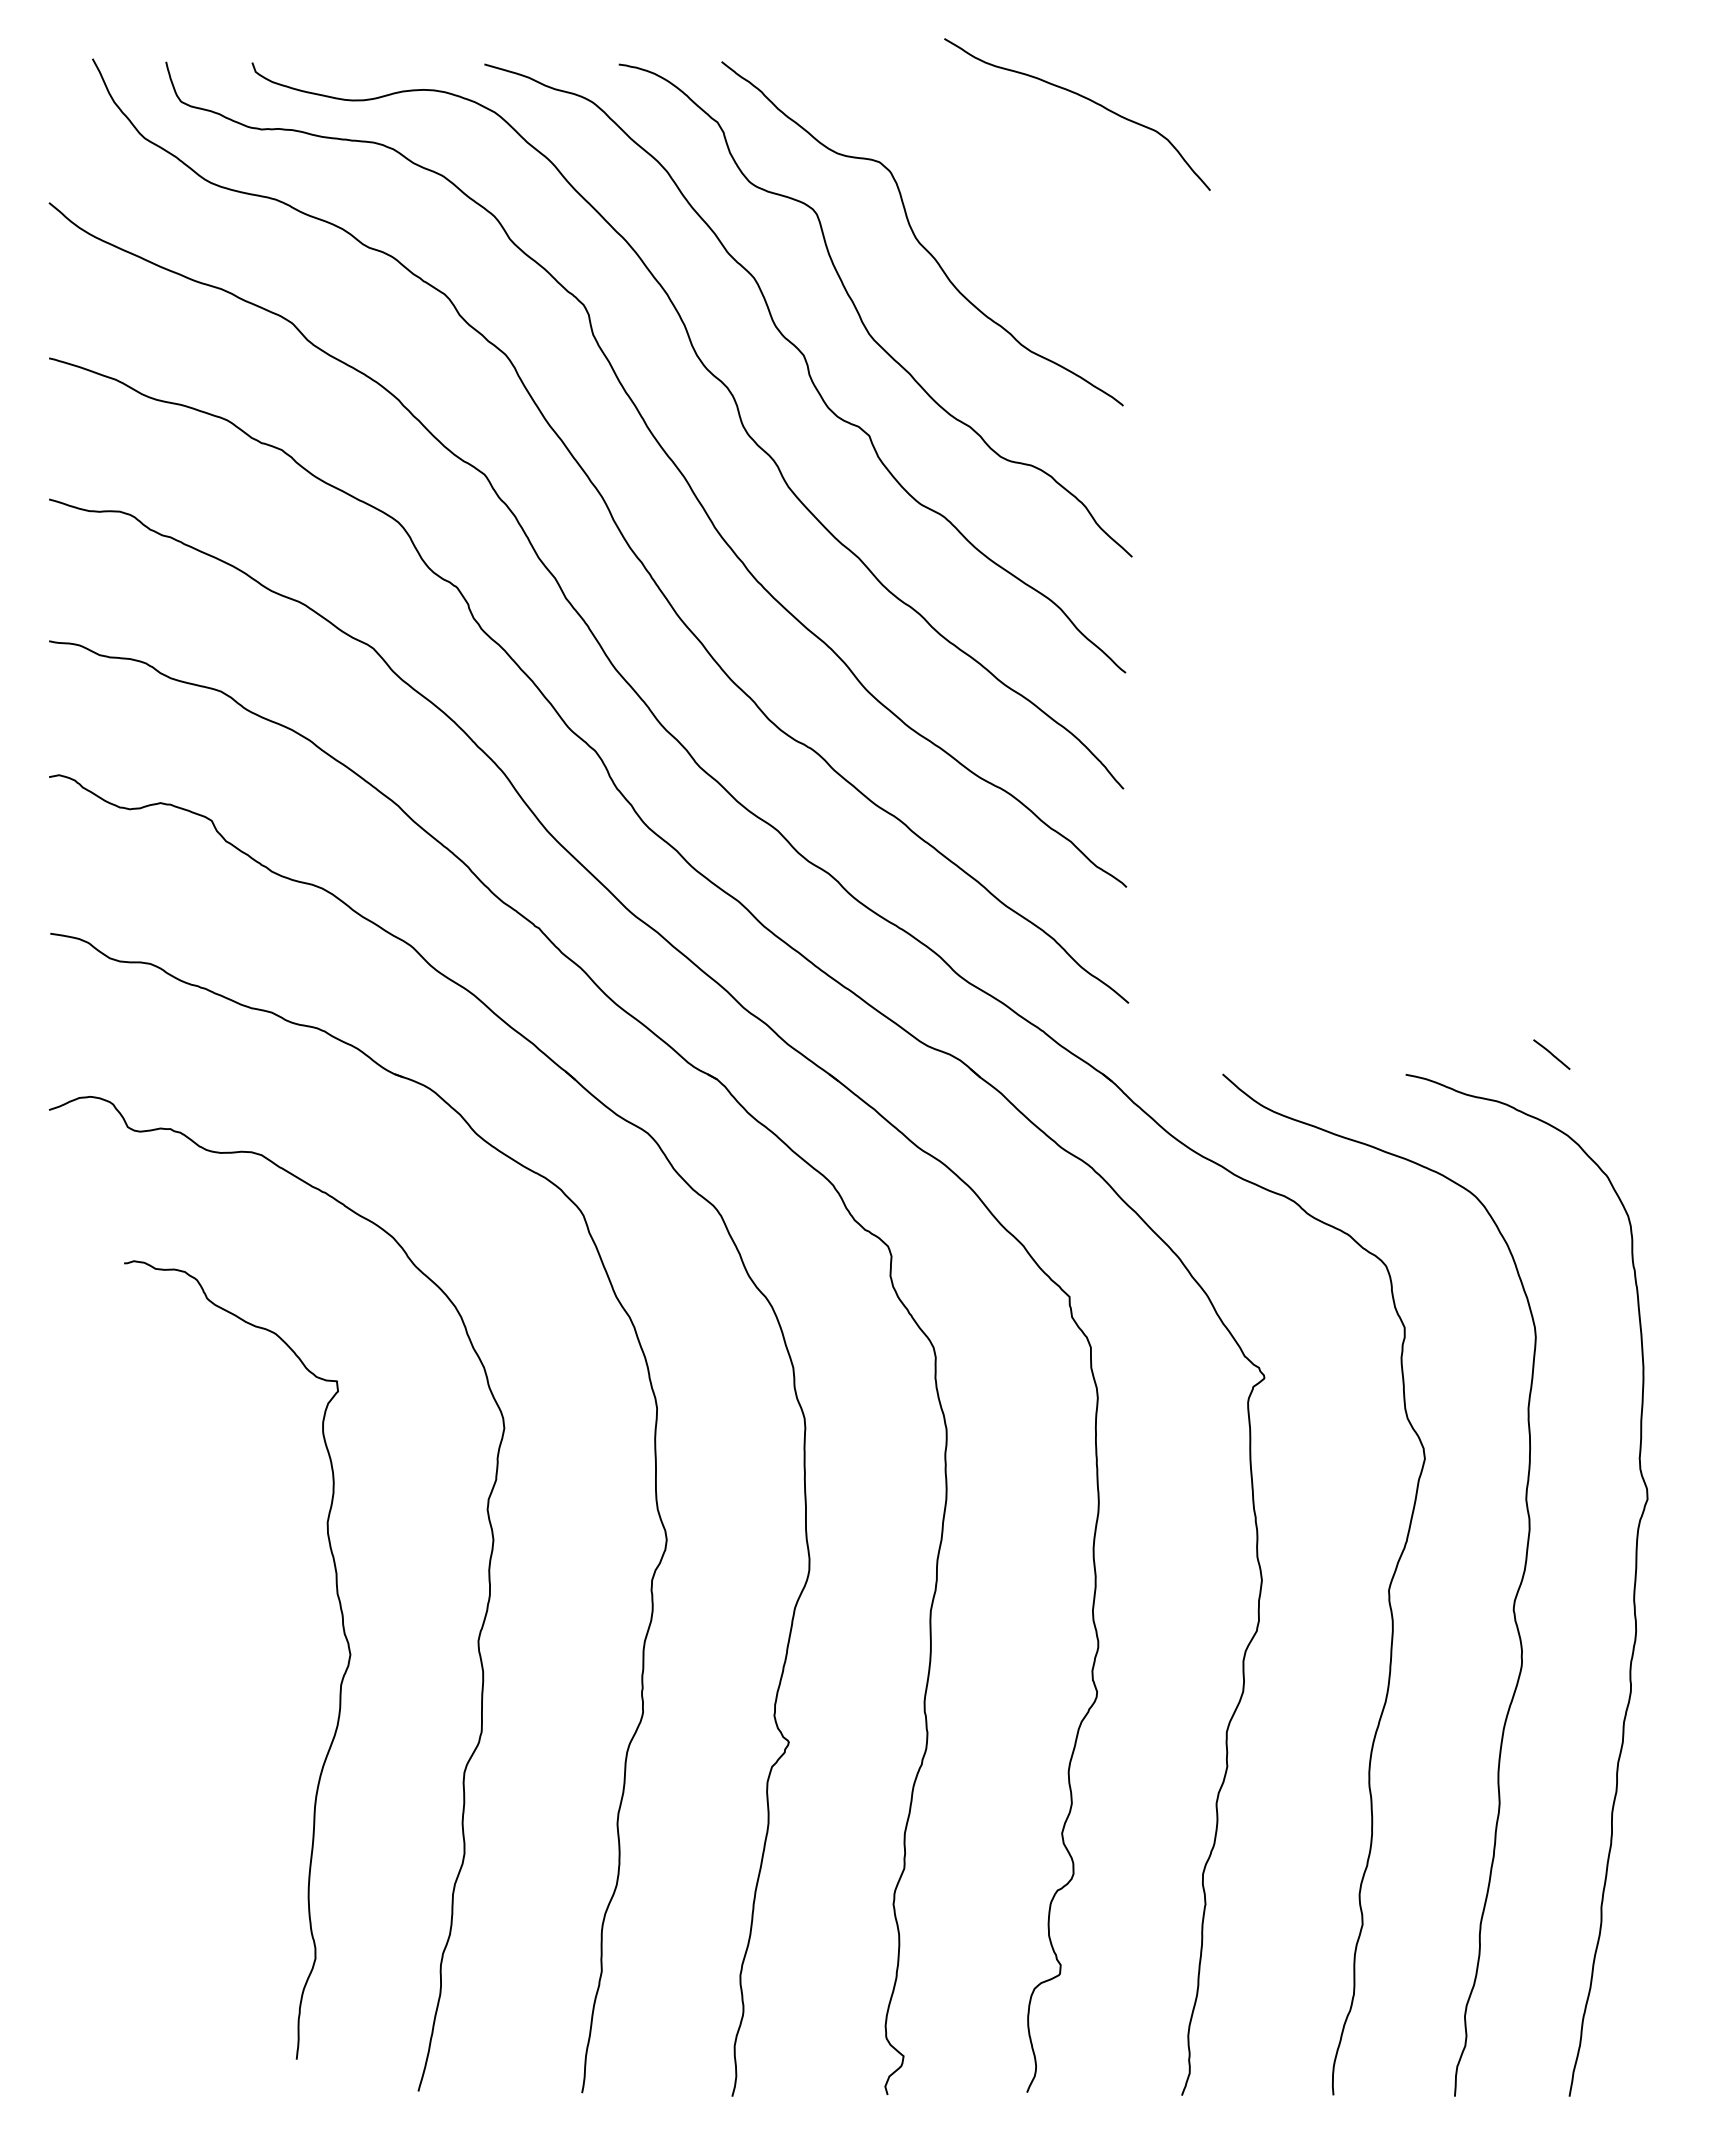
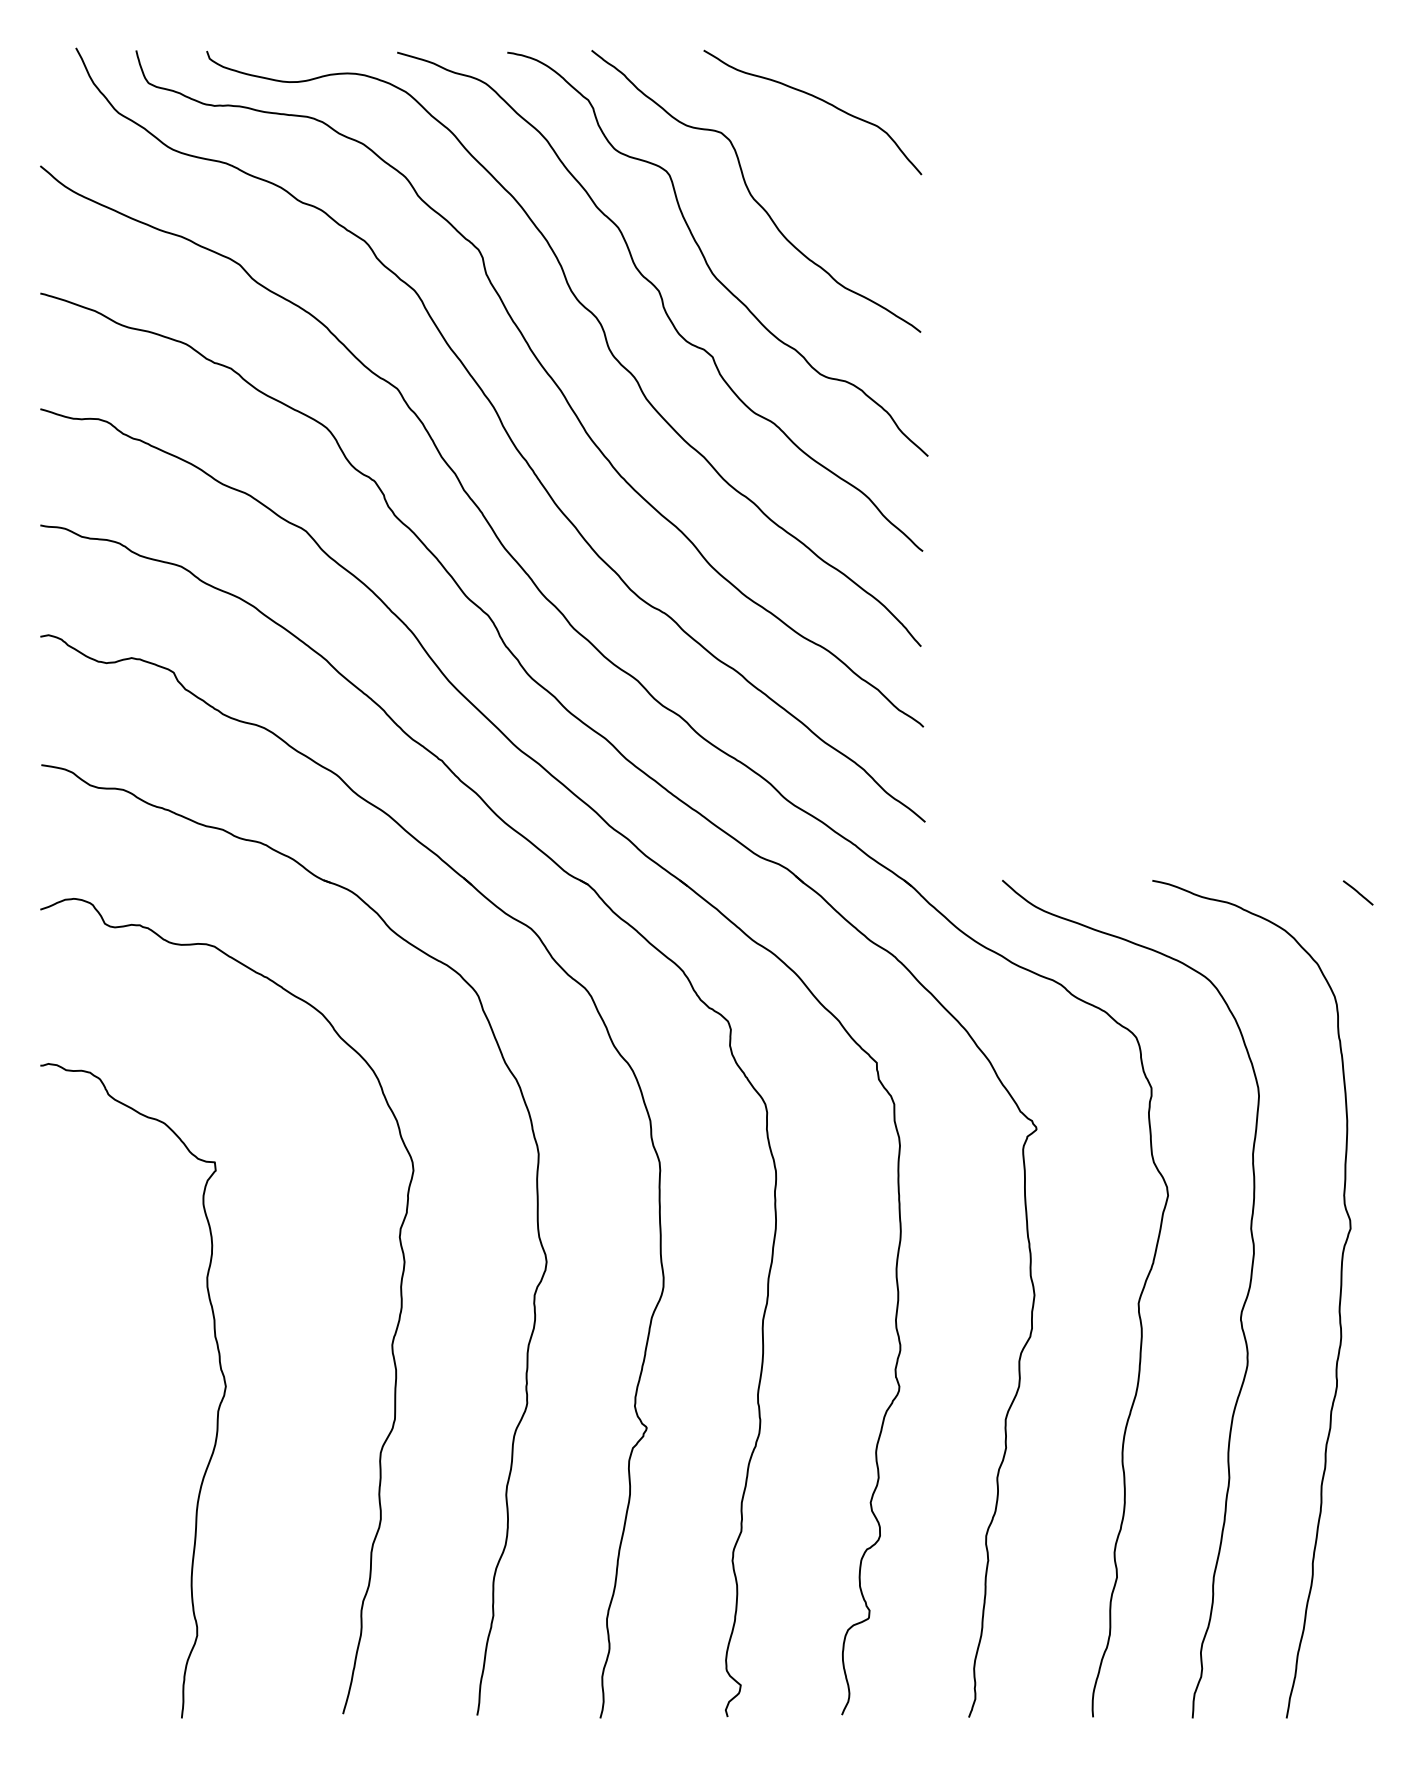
curve: (1084, 98) -> (818, 99), moved
line: (1551, 1054) -> (1357, 892), moved
curve: (340, 1683) -> (217, 1410), moved

